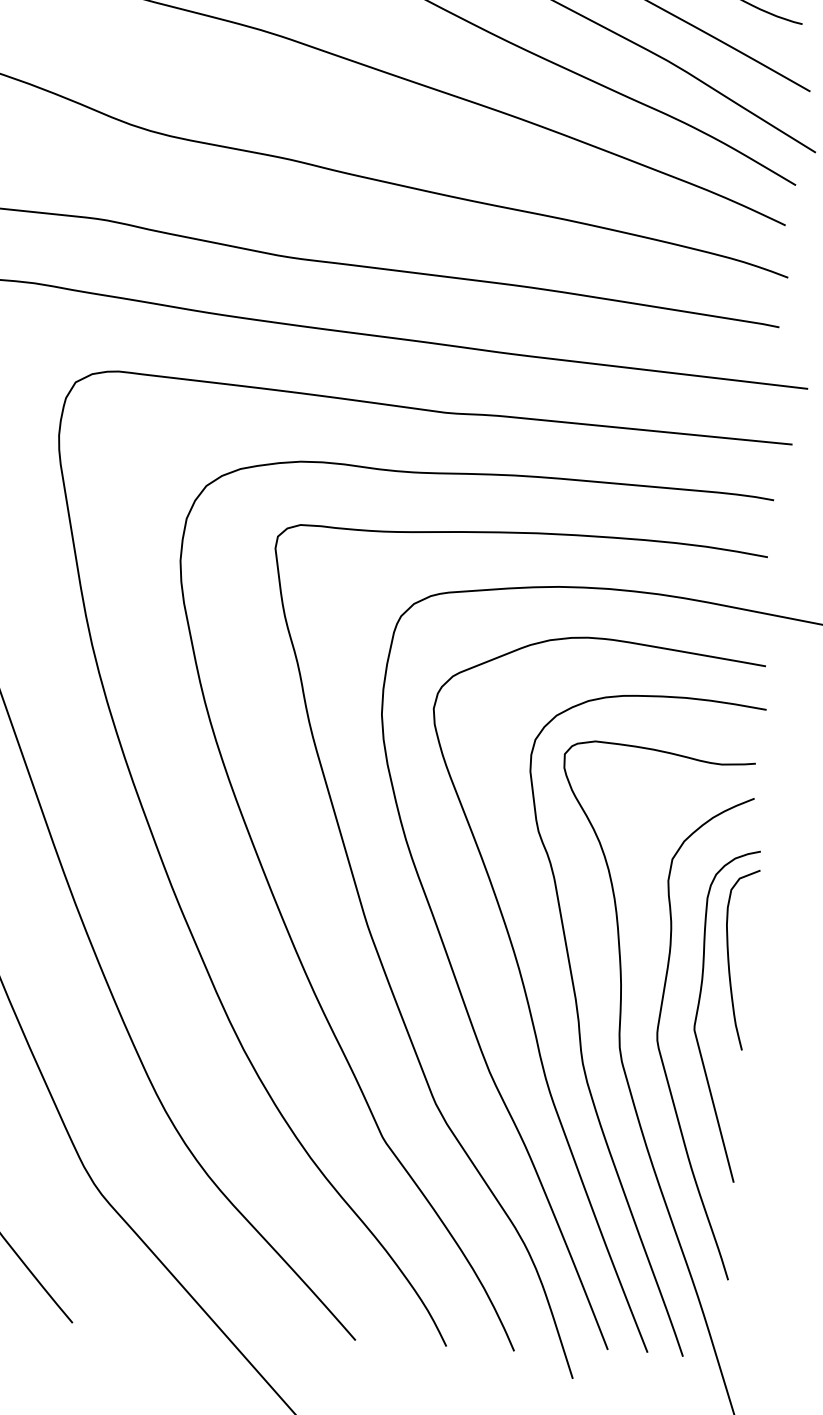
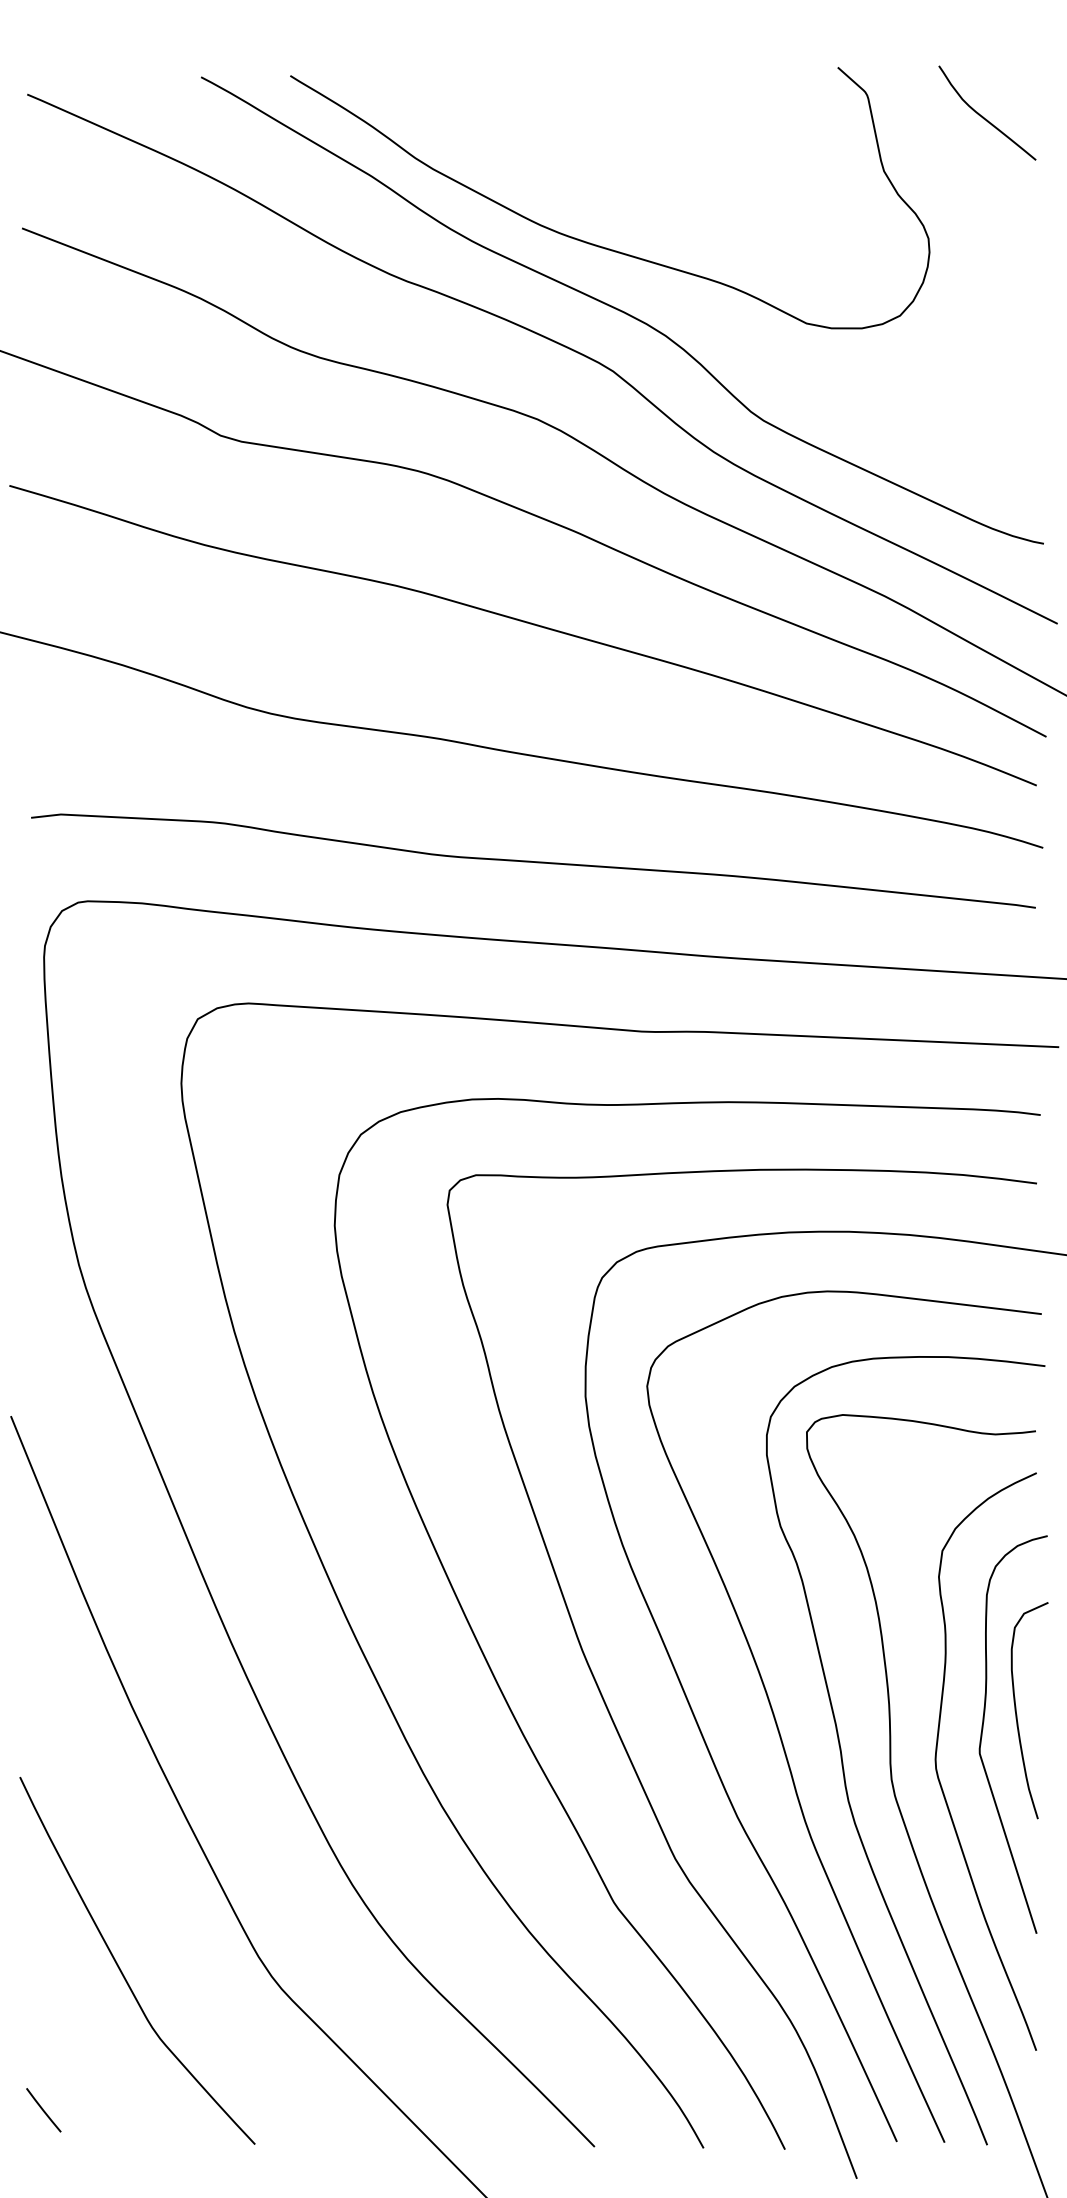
curve: (729, 962) -> (1017, 1714), moved

